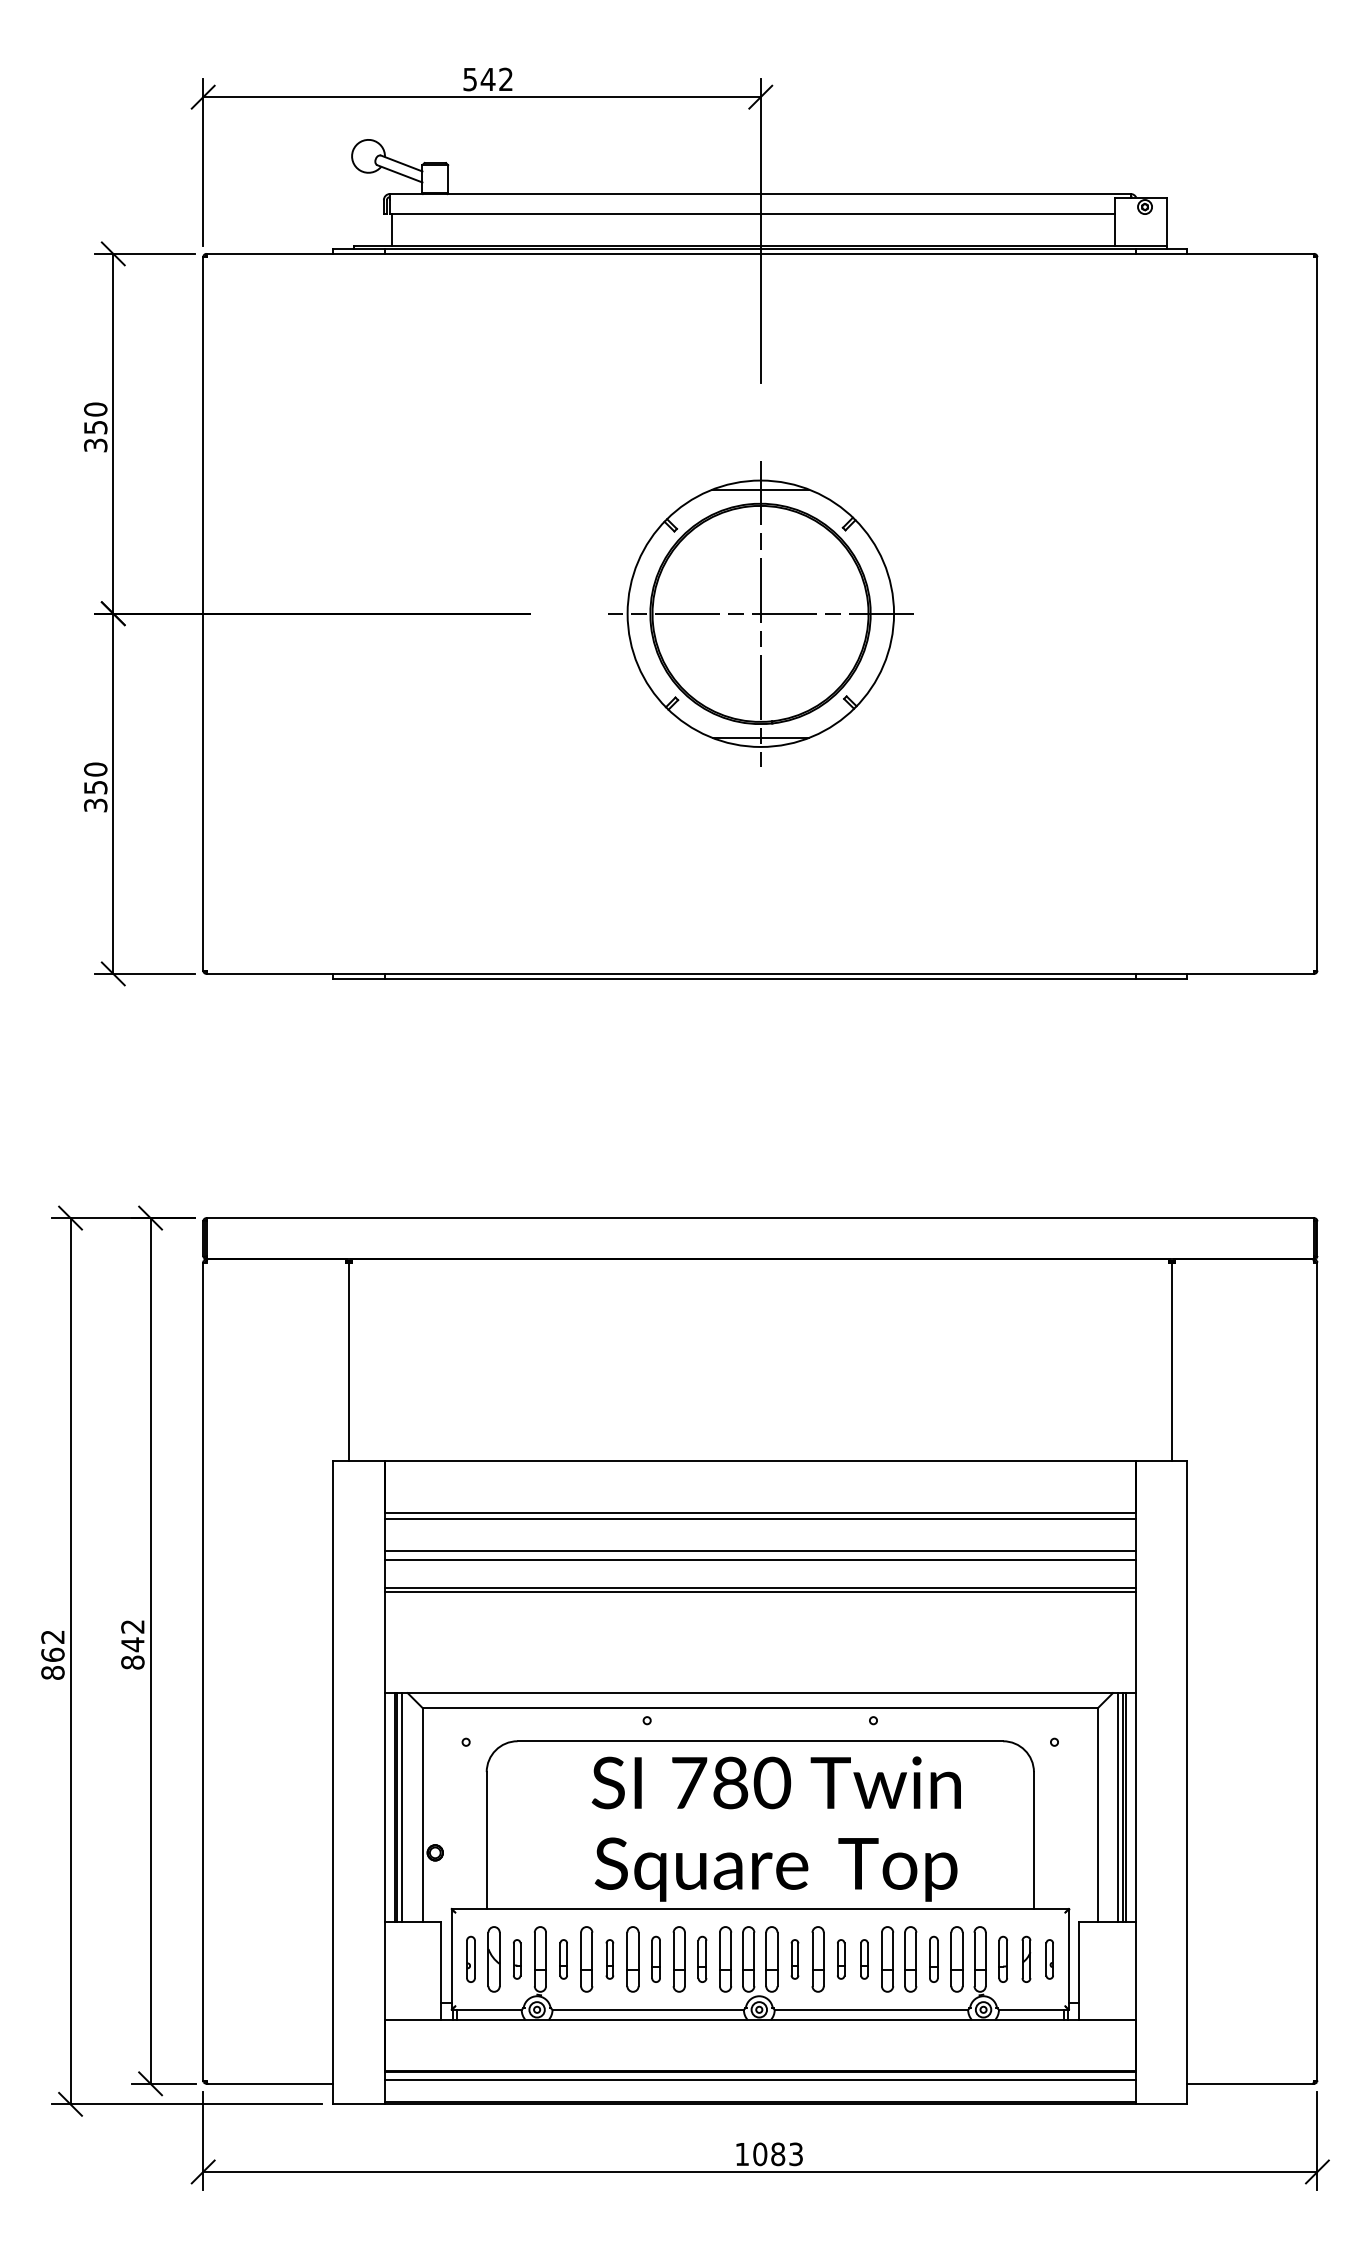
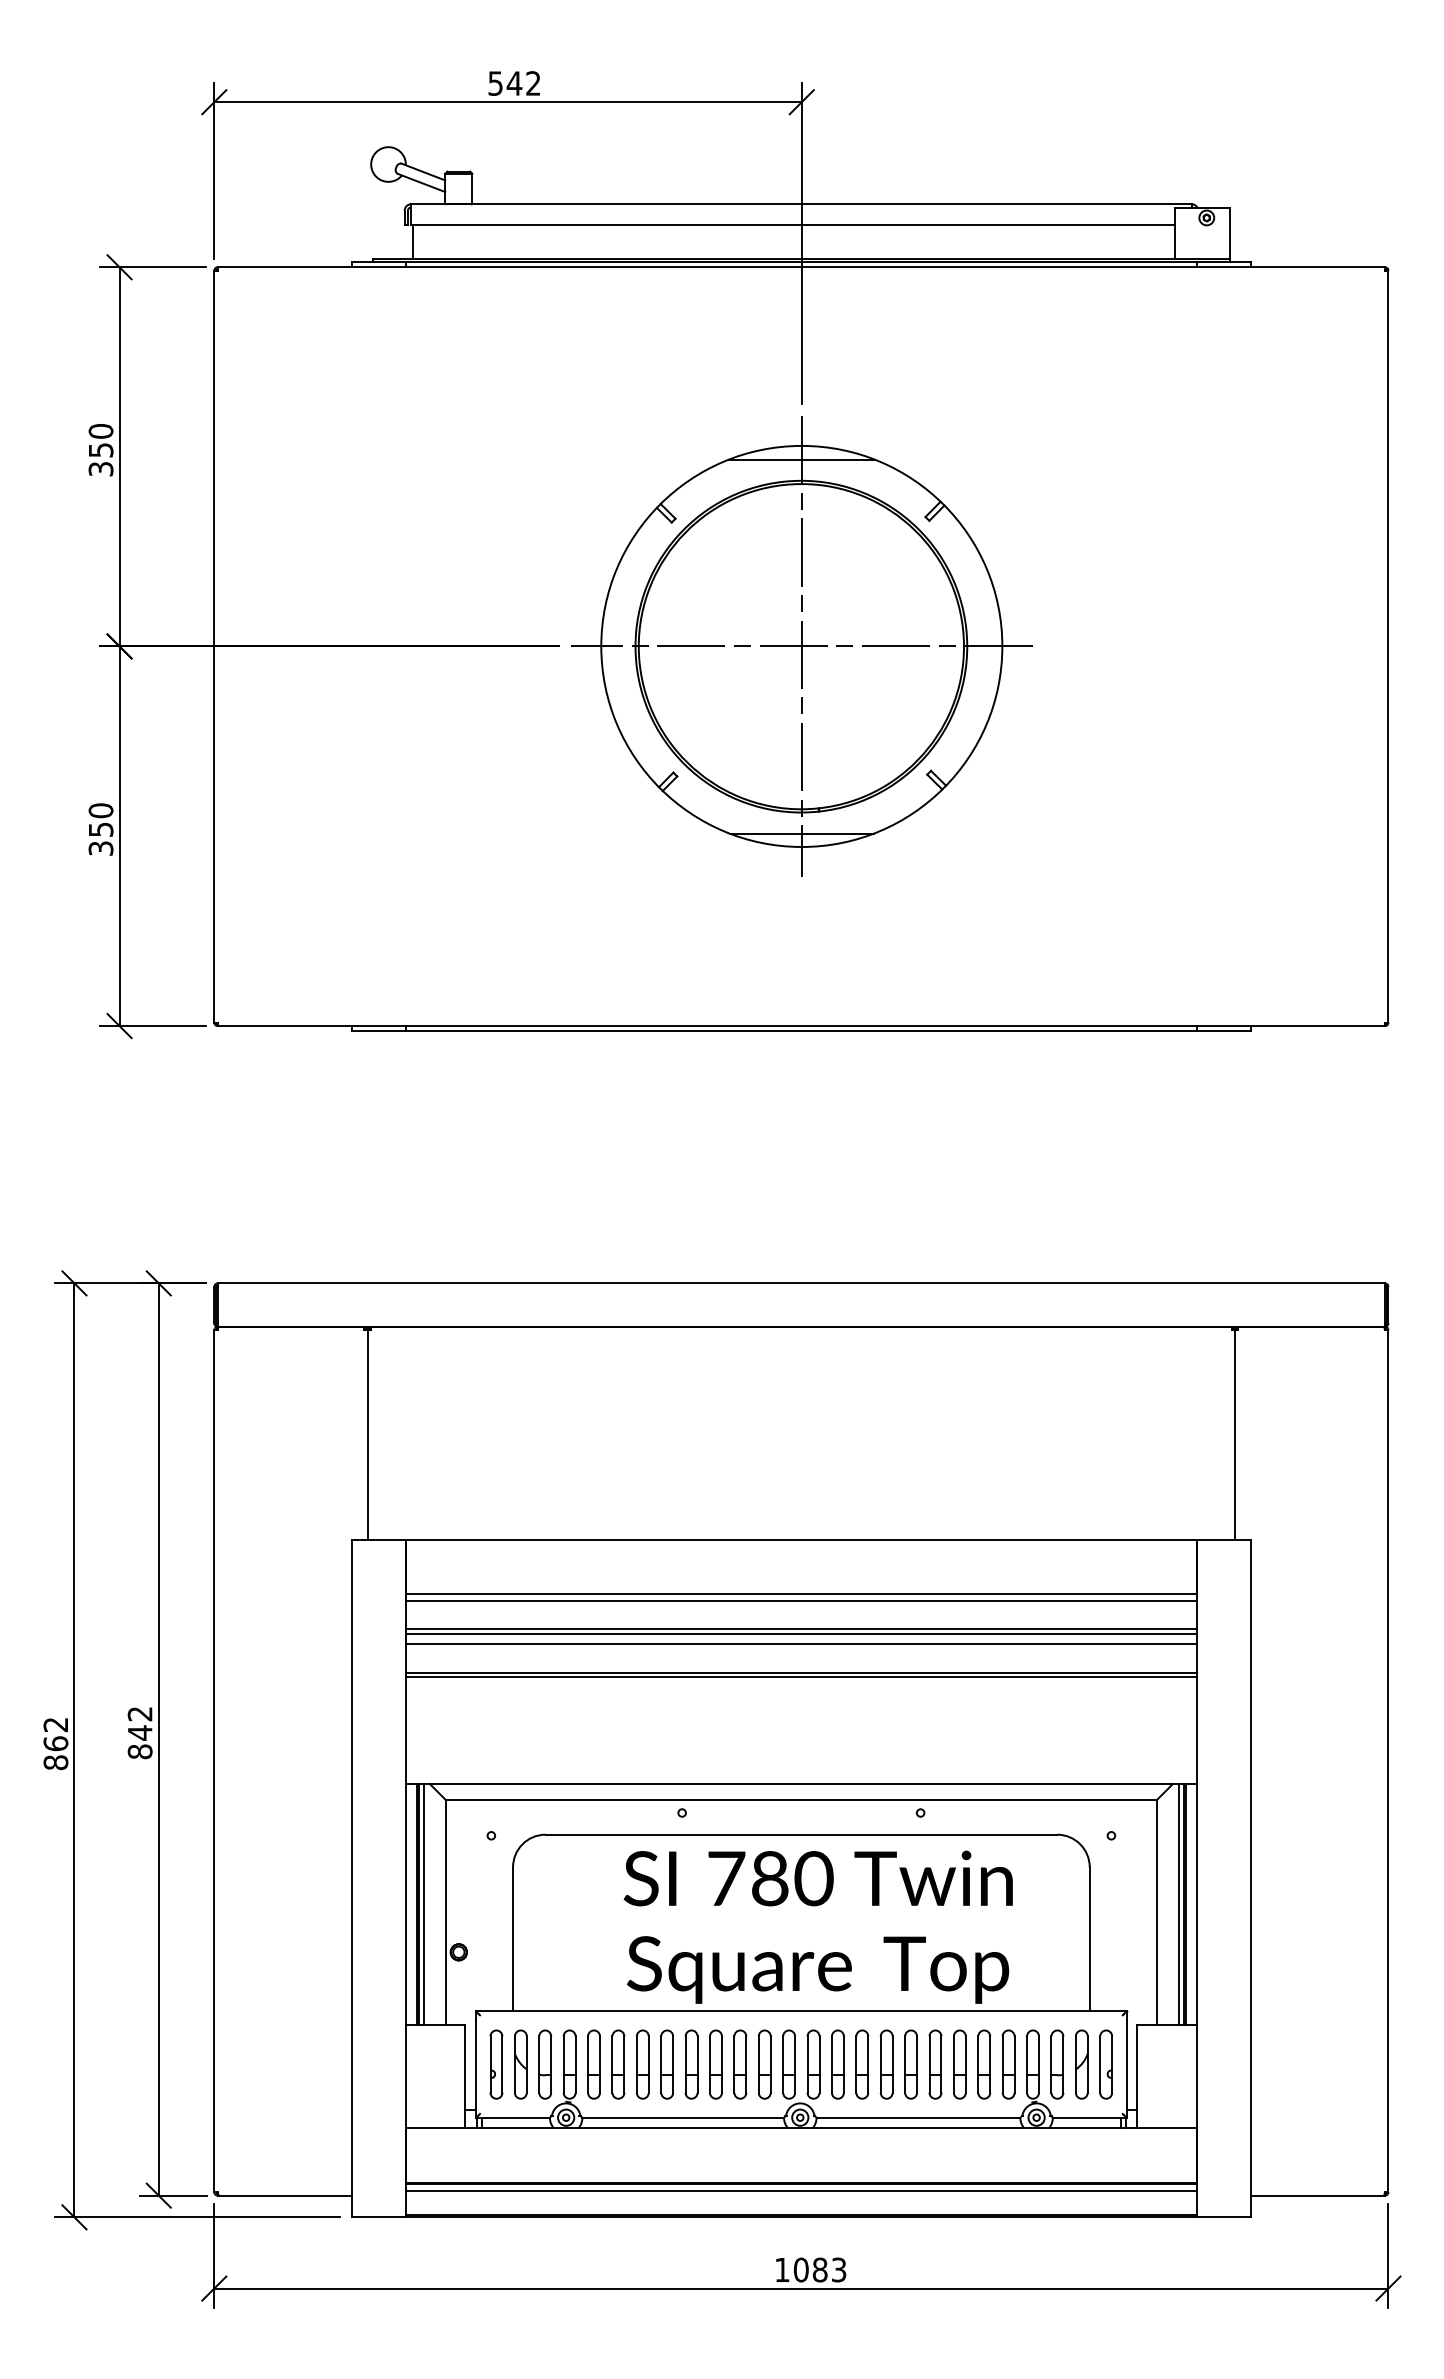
part: (760, 613) -> (801, 646), size x1.43
line: (759, 1546) -> (800, 1629), added
part: (470, 1959) -> (495, 2064), size x1.43
part: (516, 1959) -> (544, 2064), size x1.67
part: (563, 1959) -> (593, 2064), size x1.67
part: (609, 1959) -> (642, 2064), size x1.67
part: (655, 1959) -> (690, 2064), size x1.43
part: (702, 1959) -> (740, 2064), size x1.43
part: (794, 1959) -> (837, 2064), size x1.67
part: (840, 1959) -> (885, 2064), size x1.67
part: (864, 1959) -> (911, 2064), size x1.67
part: (933, 1959) -> (983, 2064), size x1.43
part: (1002, 1959) -> (1056, 2064), size x1.43
part: (1026, 1959) -> (1081, 2064), size x1.43
part: (1049, 1959) -> (1106, 2064), size x1.67

